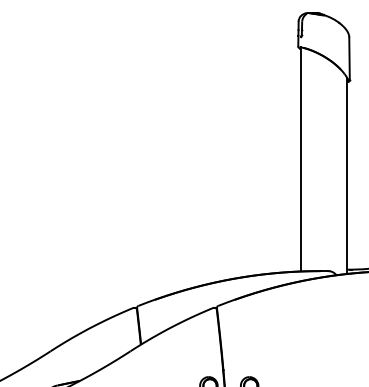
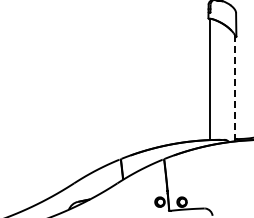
line: (346, 174) -> (234, 87), solid -> dashed

